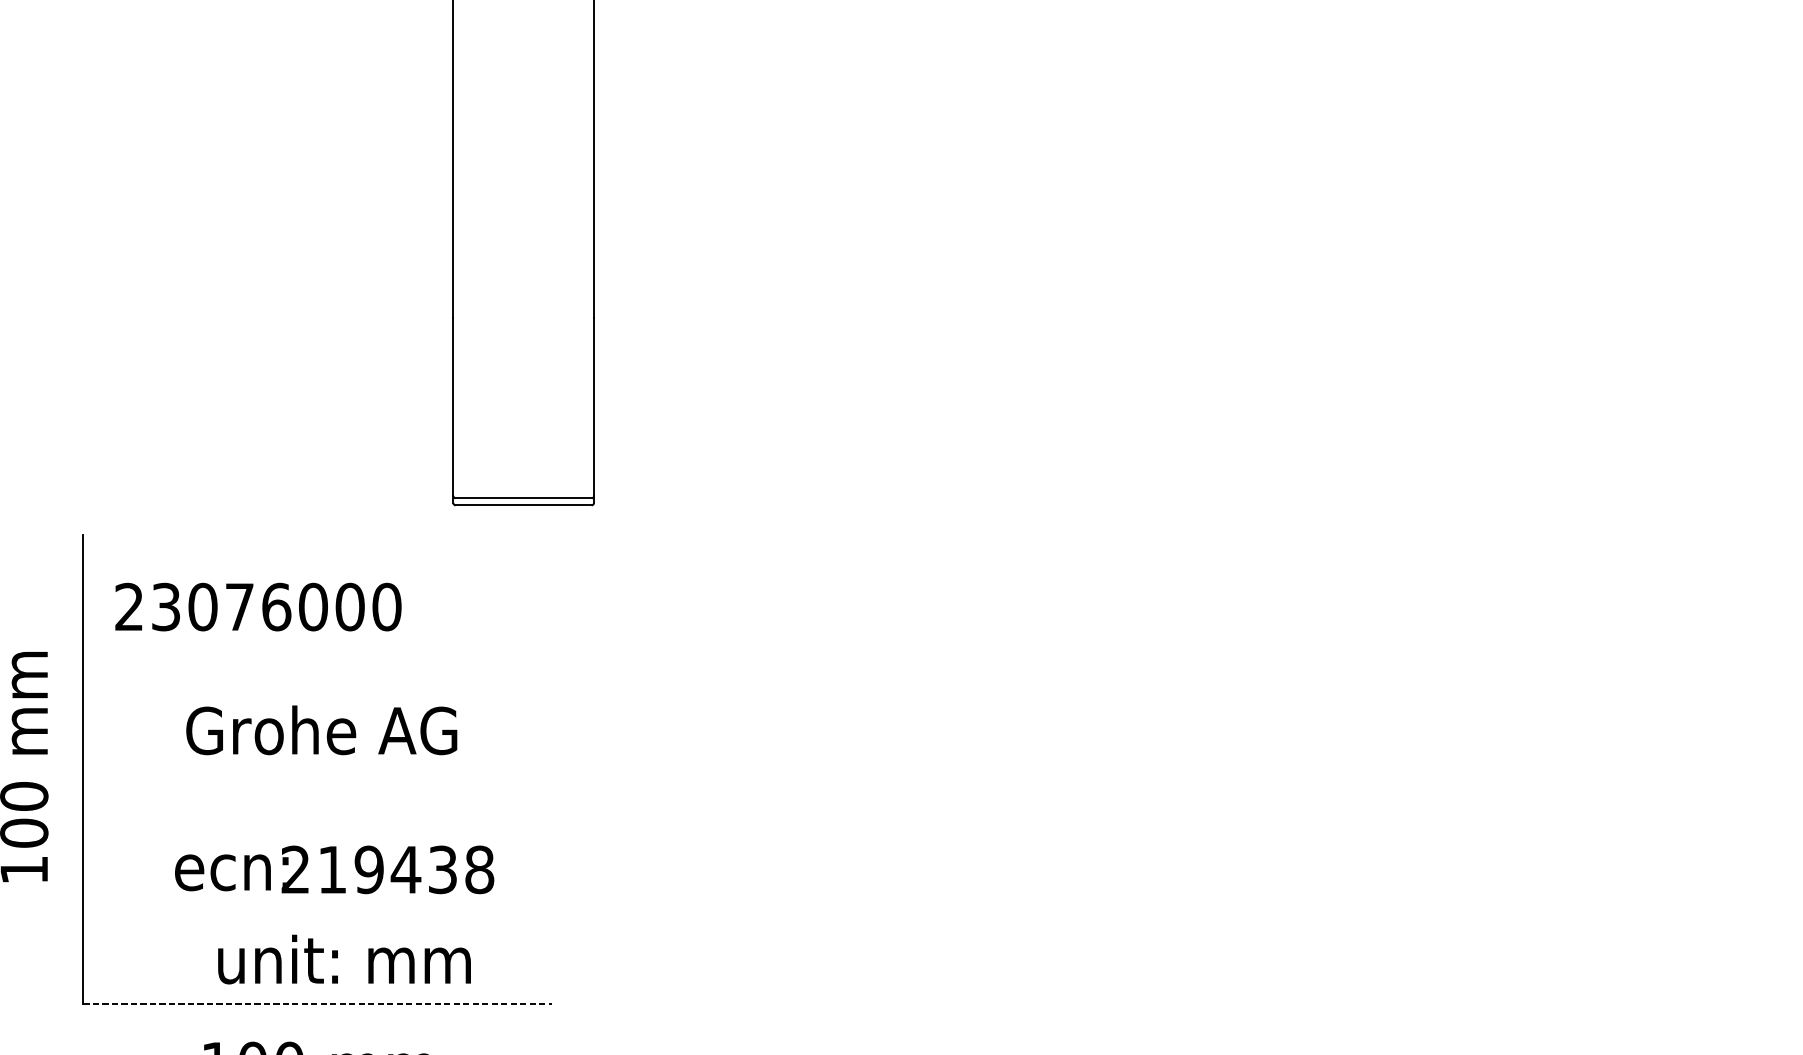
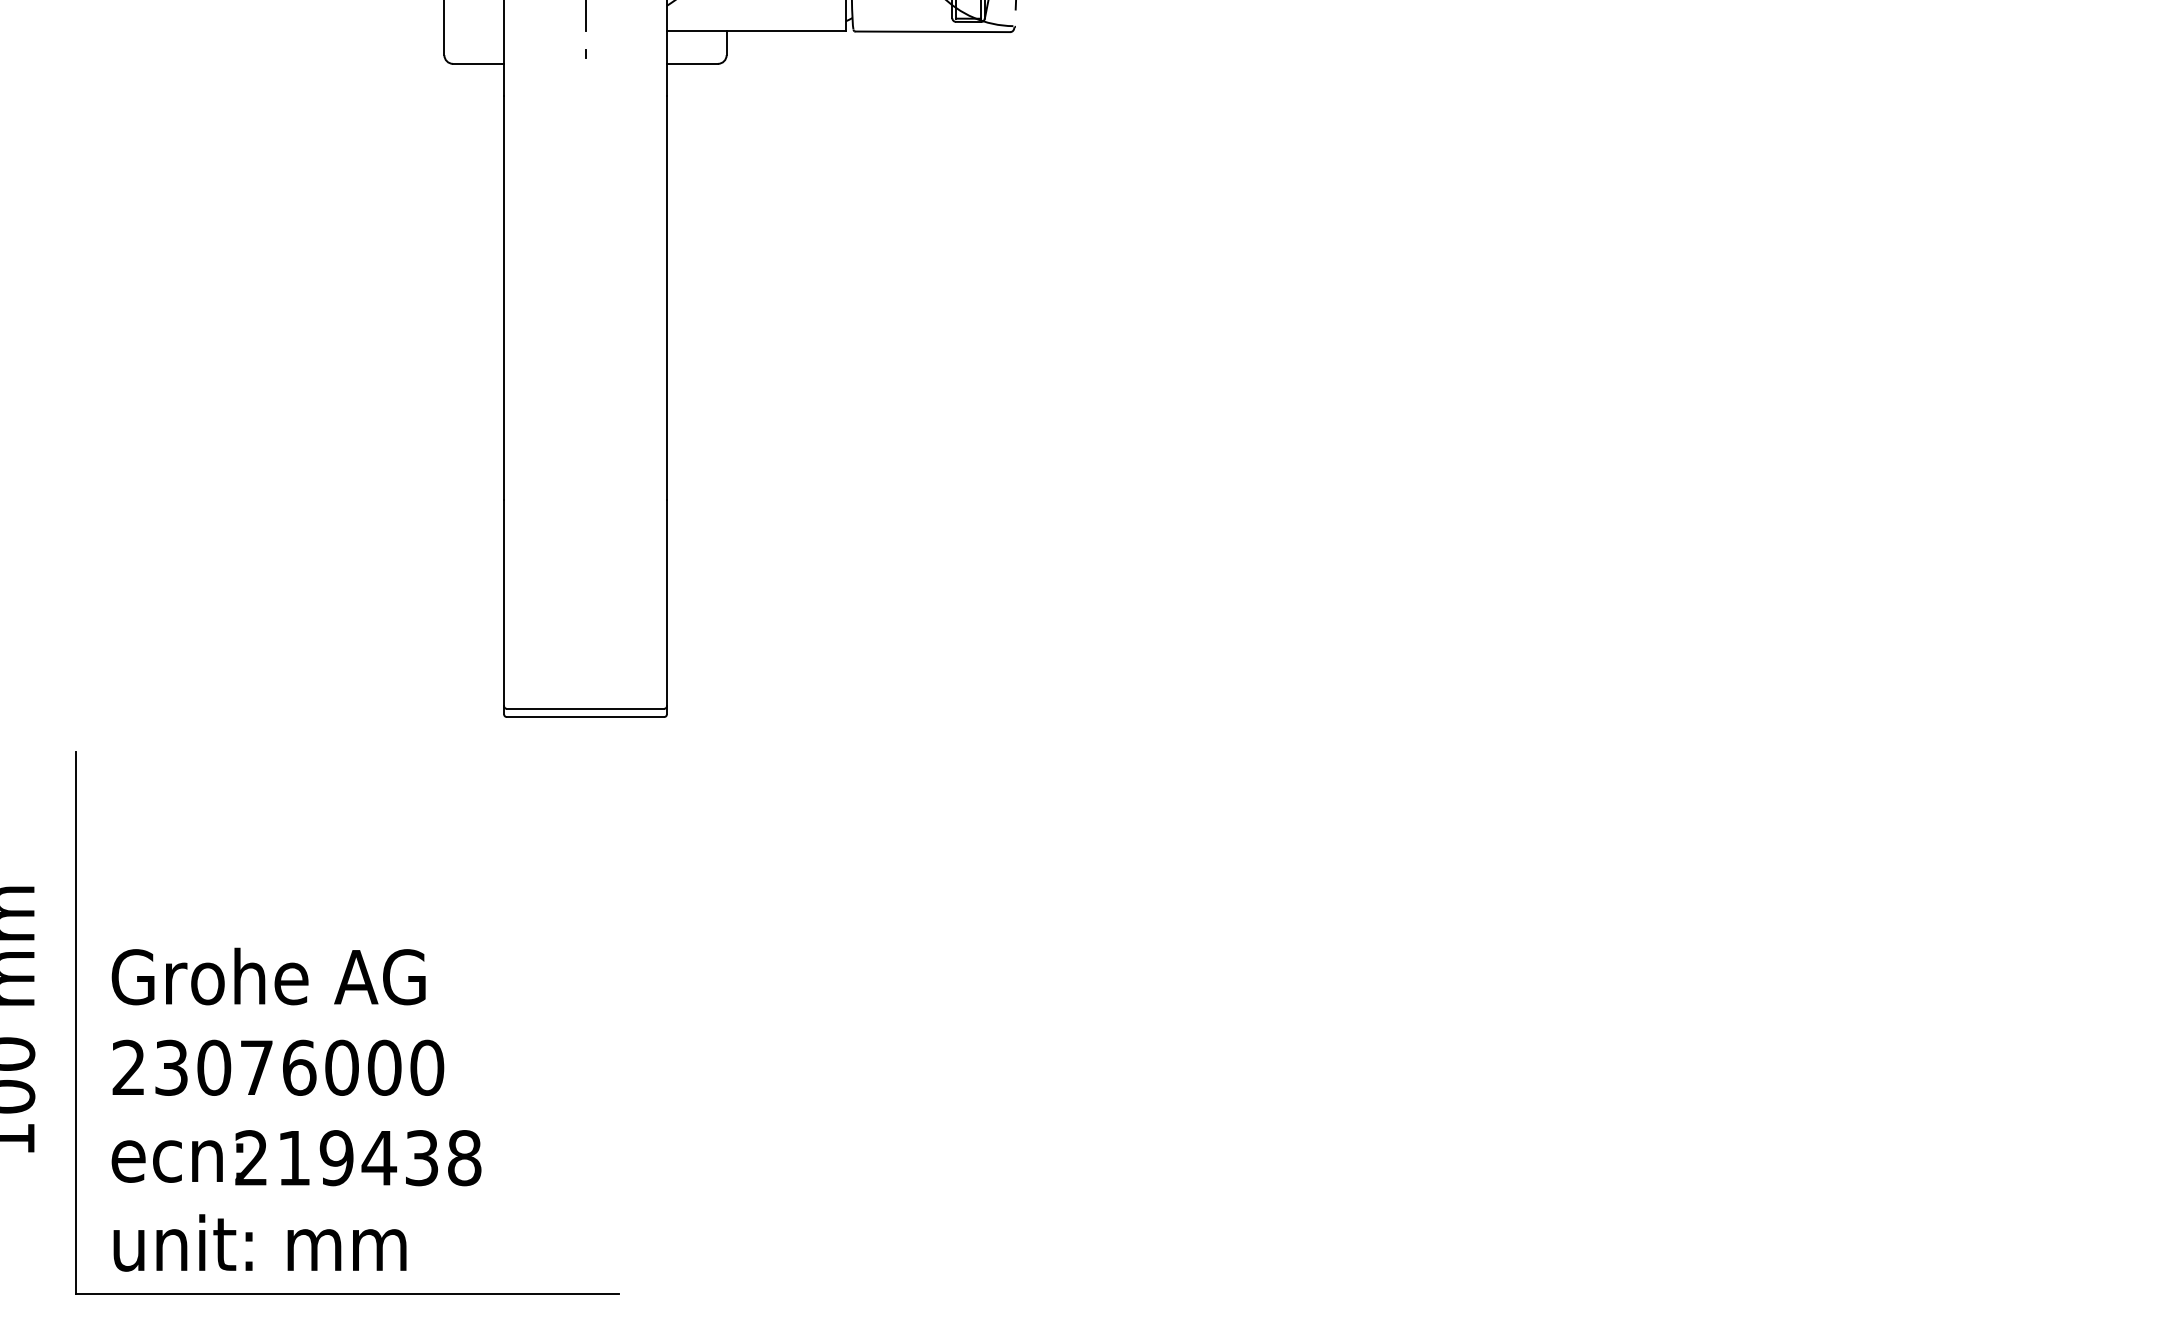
text: (258, 606) -> (278, 1067), moved
text: (321, 730) -> (268, 976), moved
text: (334, 870) -> (296, 1158), moved
text: (344, 959) -> (259, 1242), moved
line: (318, 1004) -> (347, 1294), dashed -> solid

